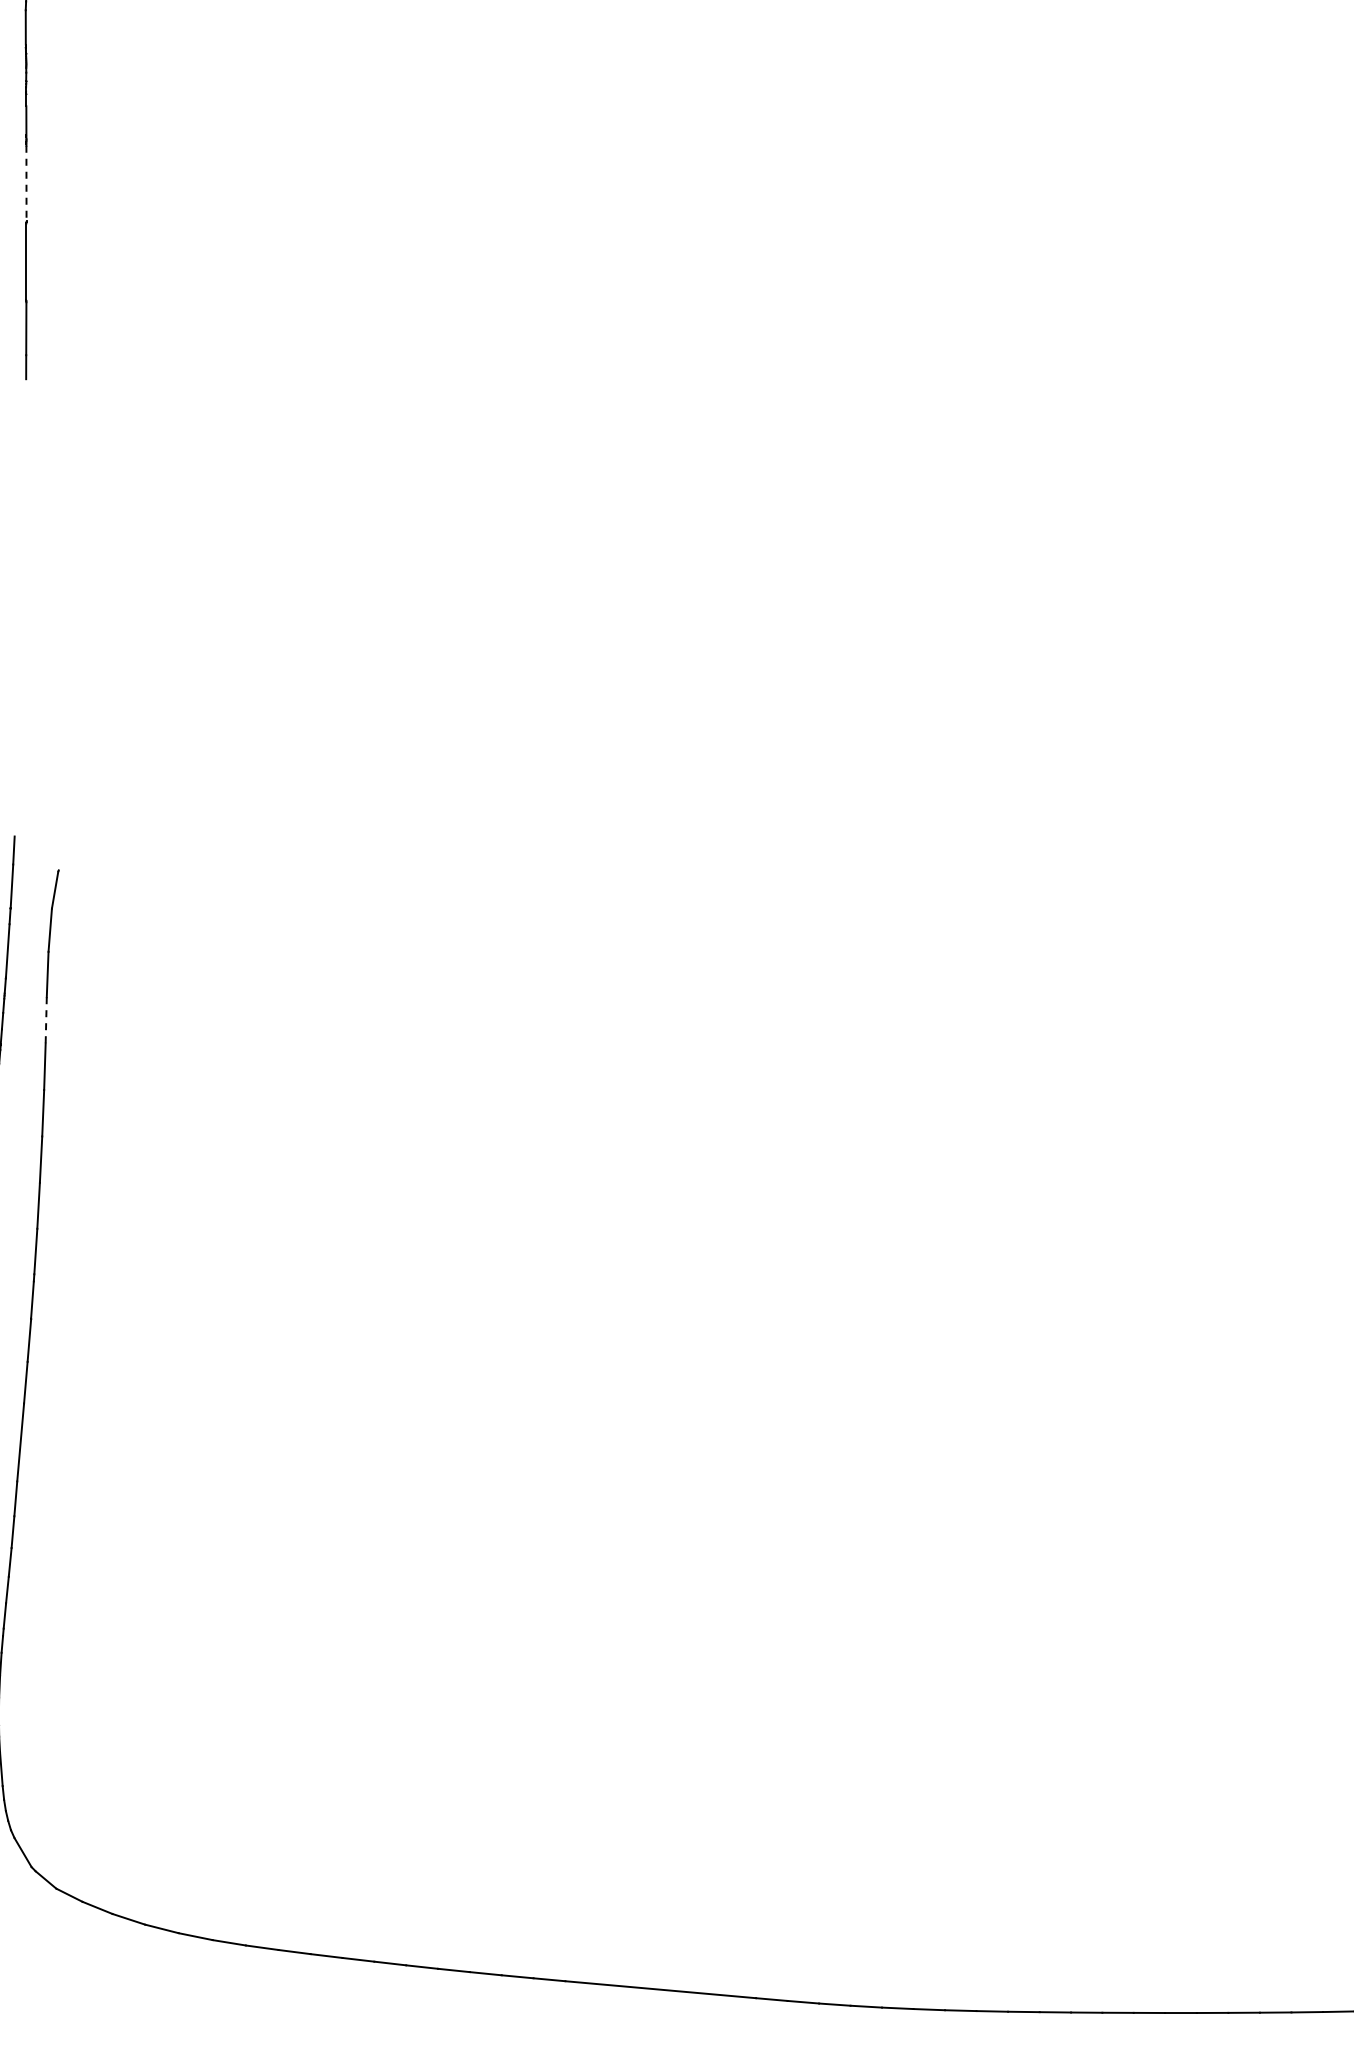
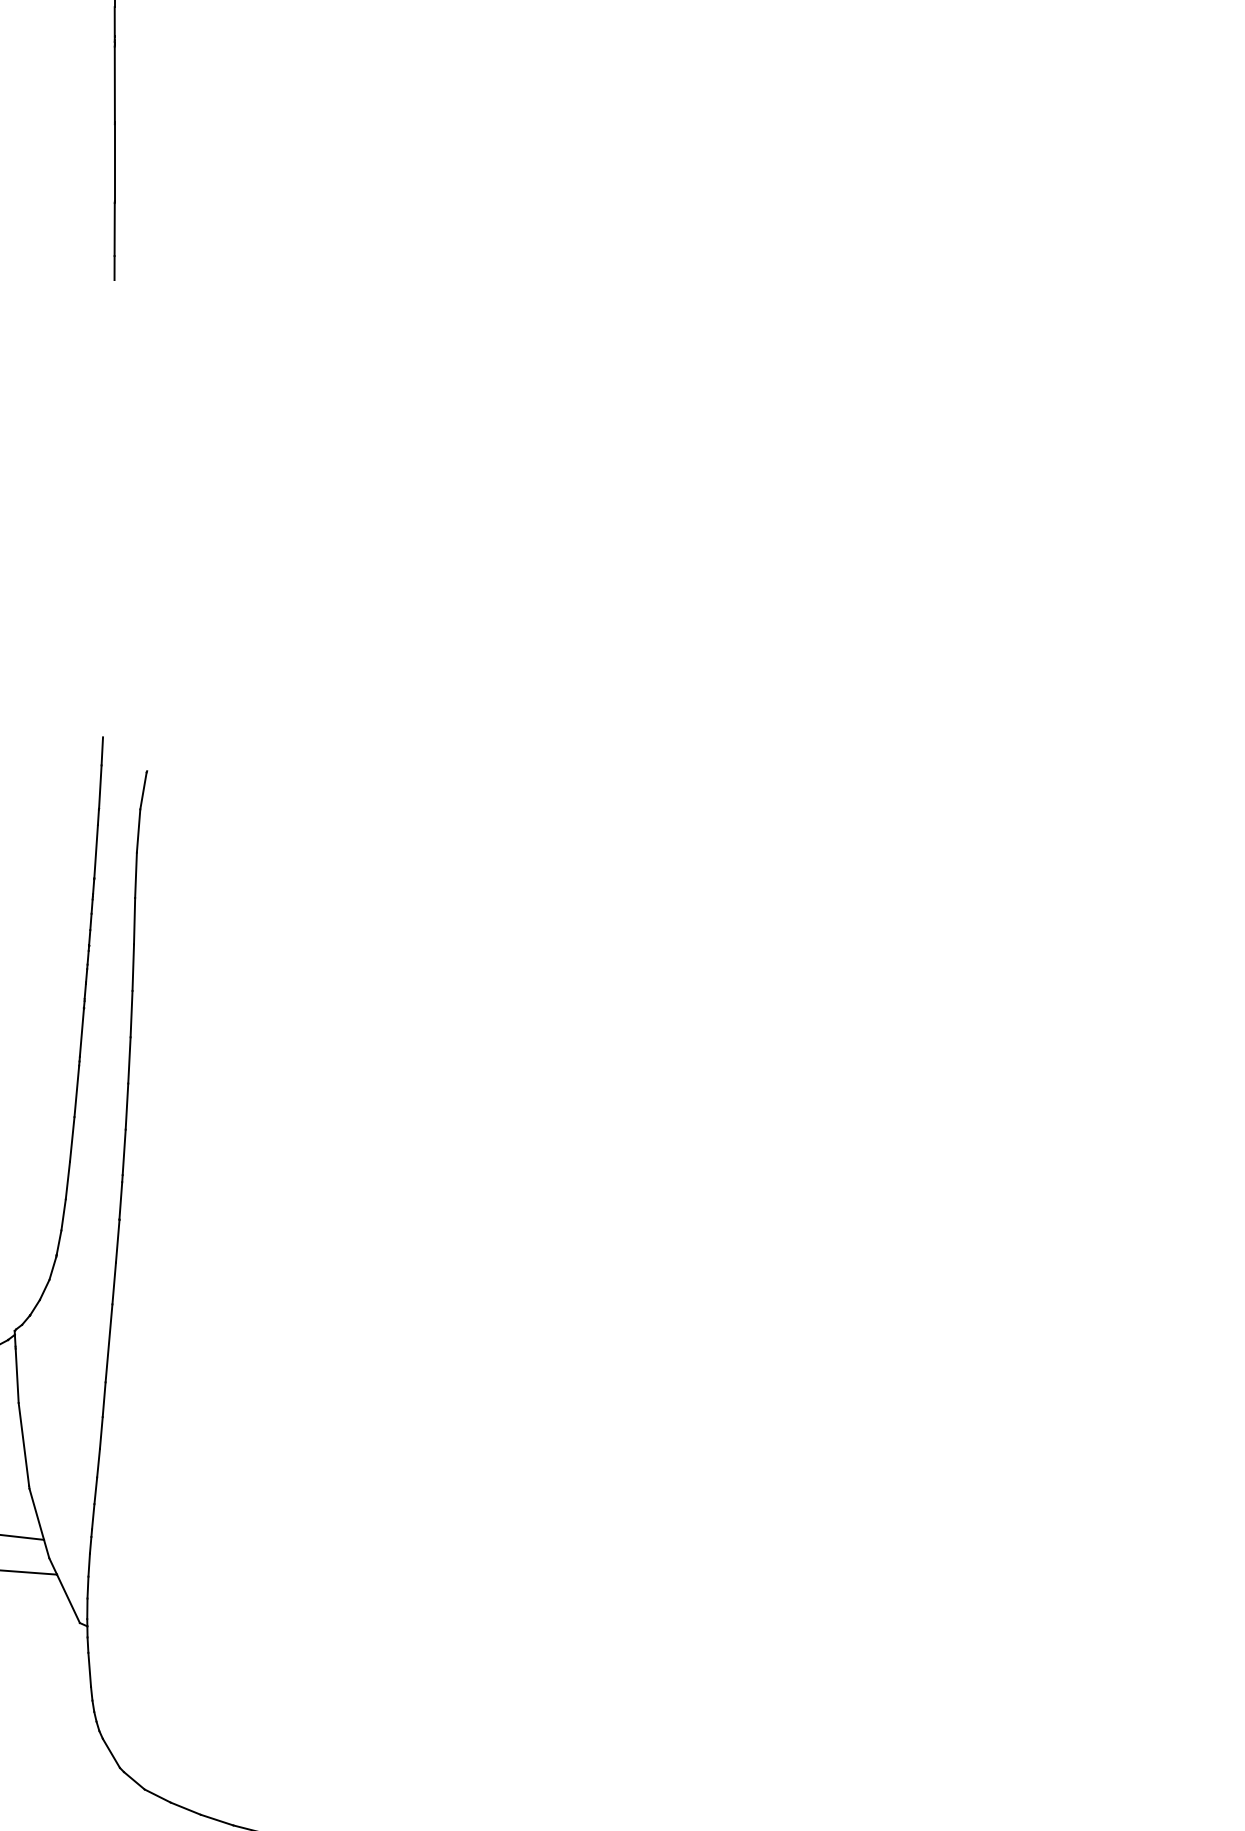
line: (26, 183) -> (114, 84), dashed -> solid
line: (46, 1020) -> (134, 921), dashed -> solid

